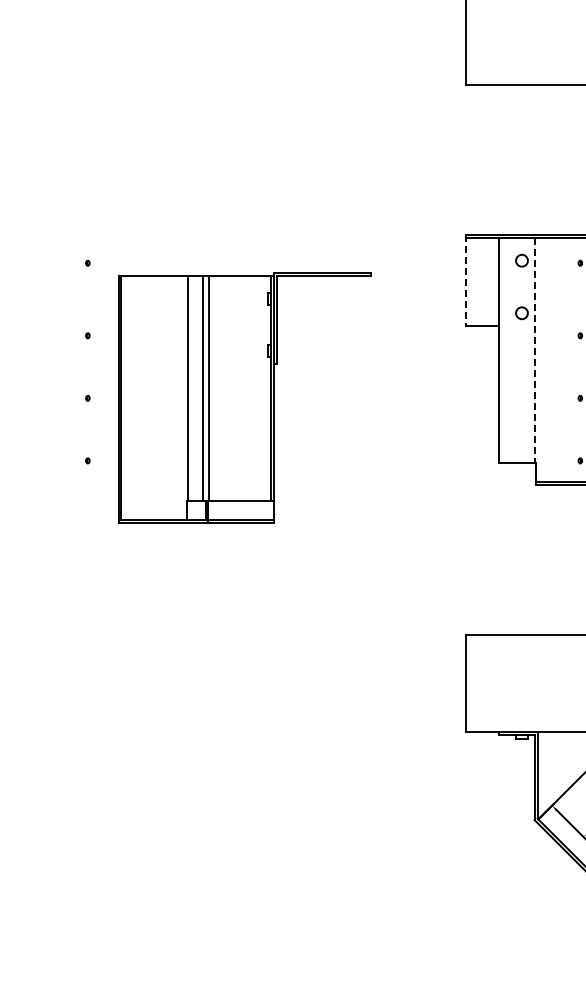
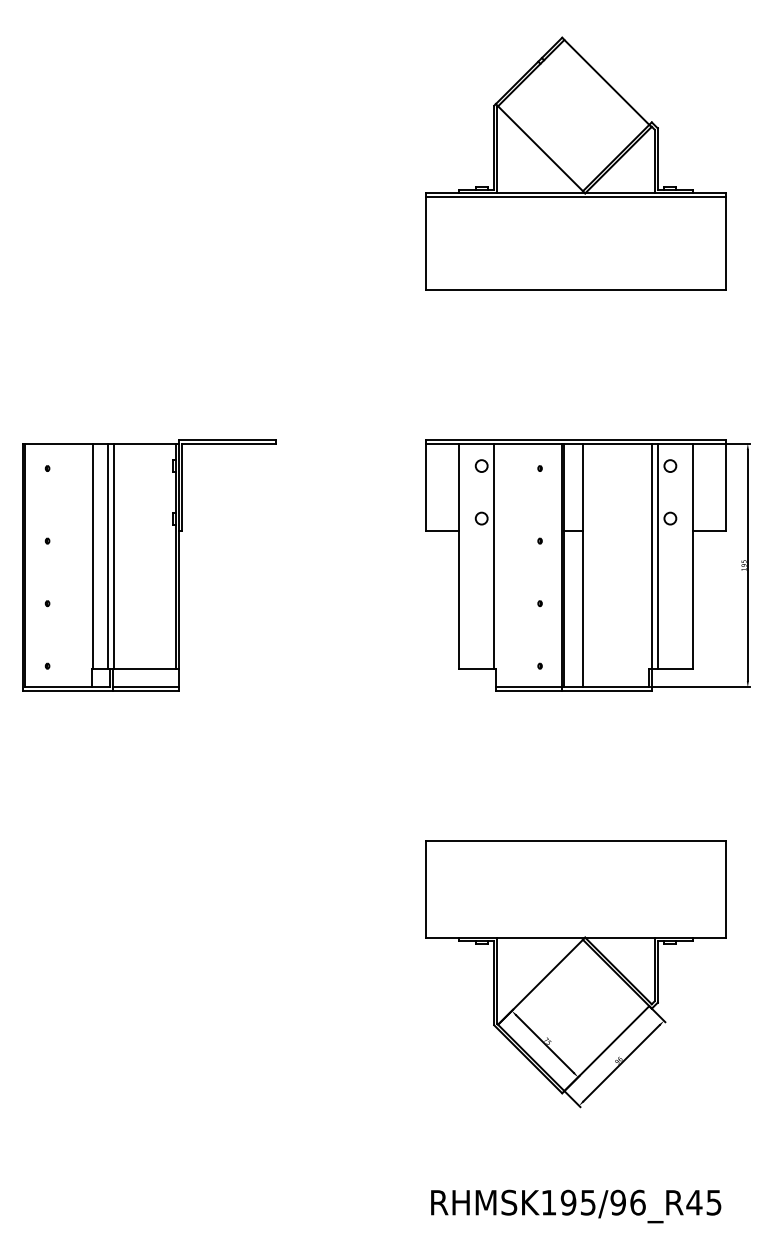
line: (465, 281) -> (425, 486), dashed -> solid
line: (534, 351) -> (494, 556), dashed -> solid
part: (244, 398) -> (149, 565), moved

